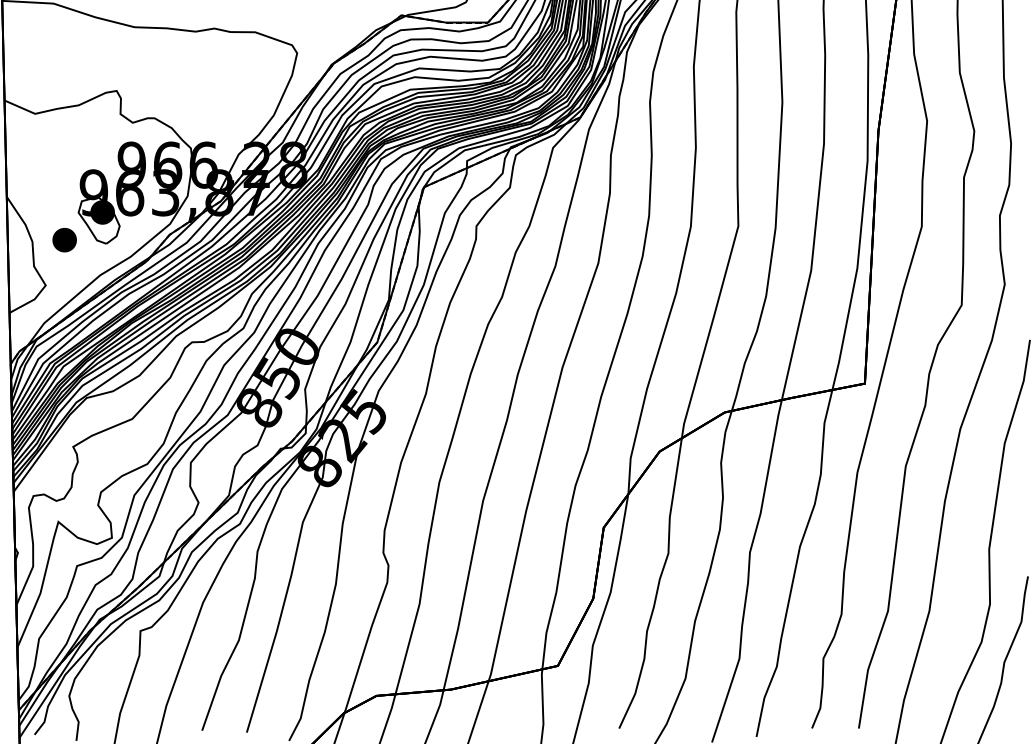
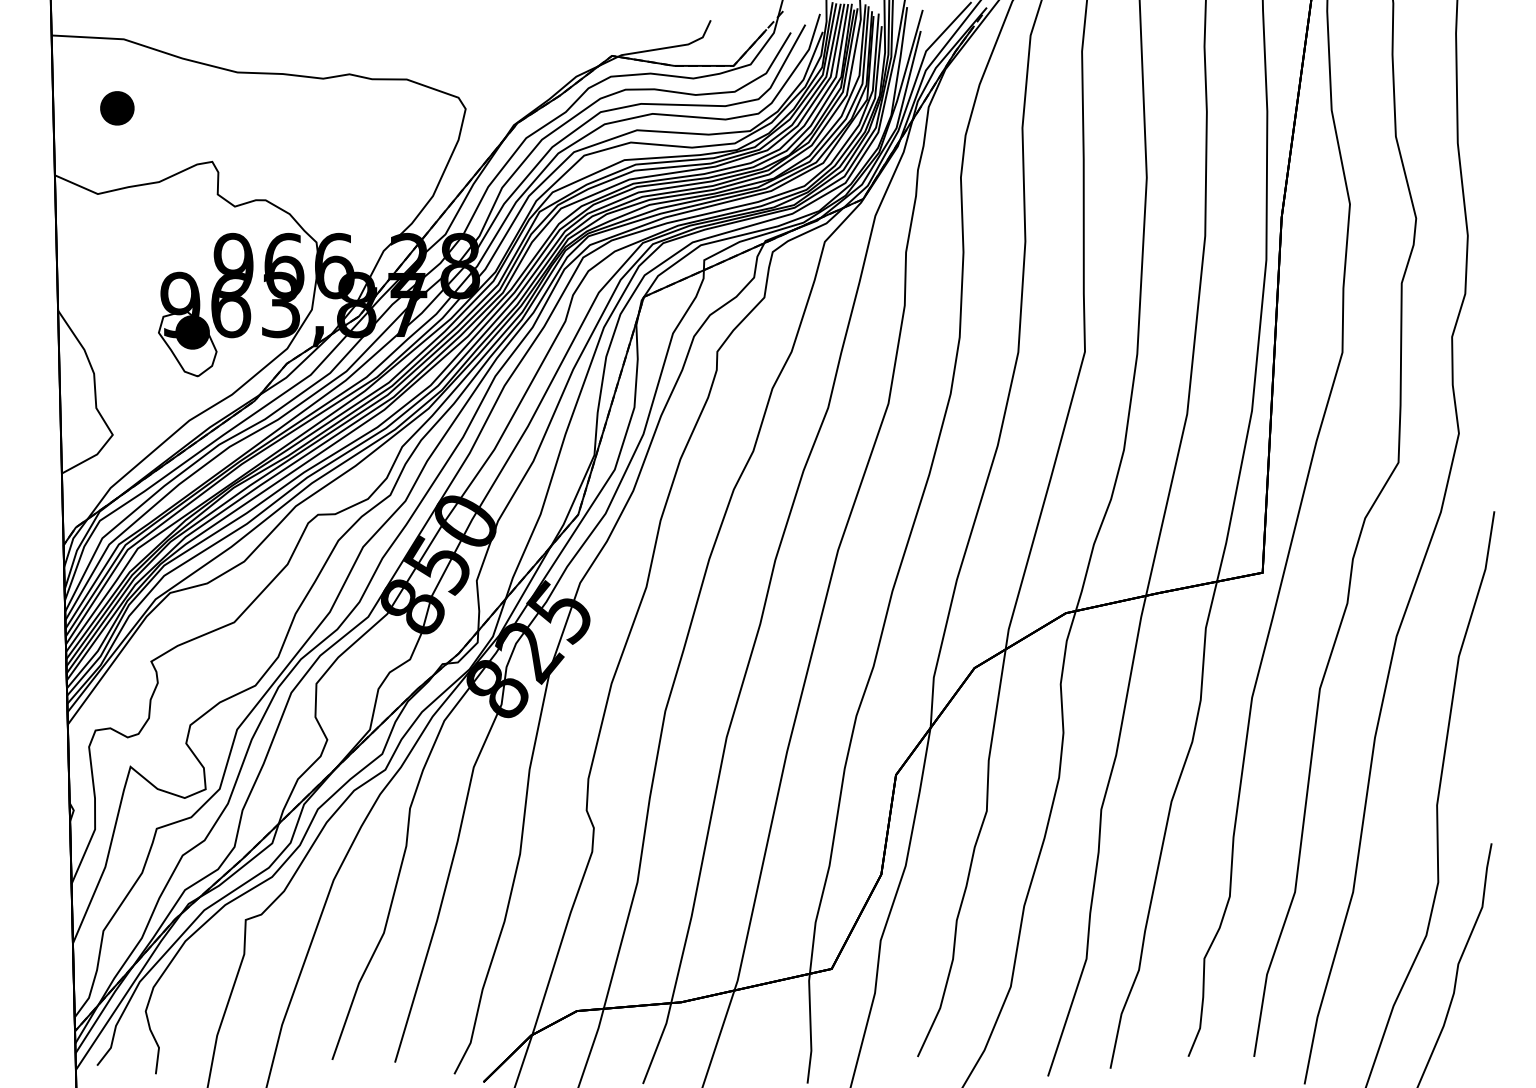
part: (64, 240) -> (117, 108), moved

